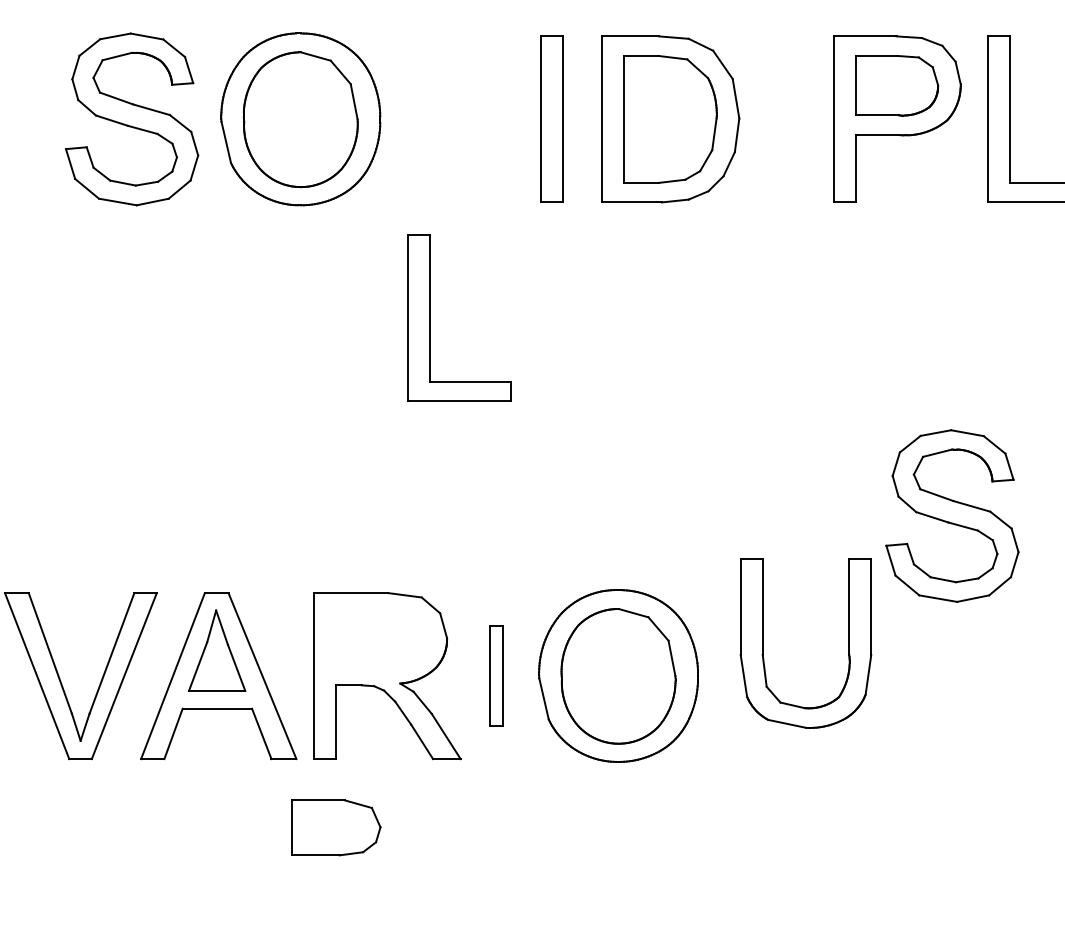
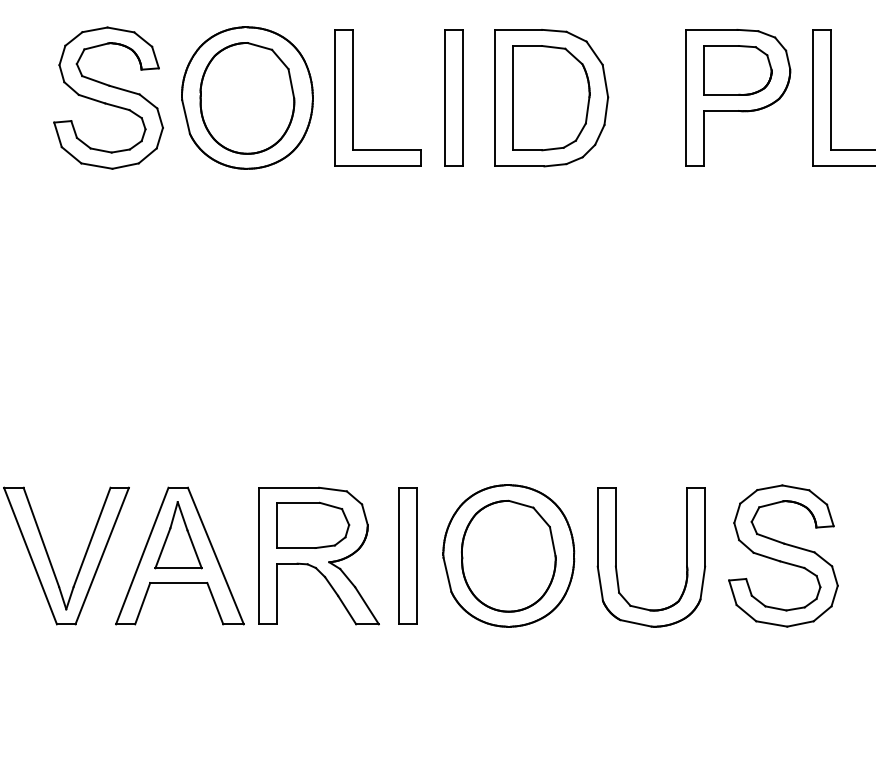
part: (430, 317) -> (354, 97), moved
part: (952, 515) -> (783, 555), moved
part: (763, 643) -> (616, 557), moved
part: (495, 675) -> (407, 555), size x1.67
part: (336, 827) -> (312, 525), moved

